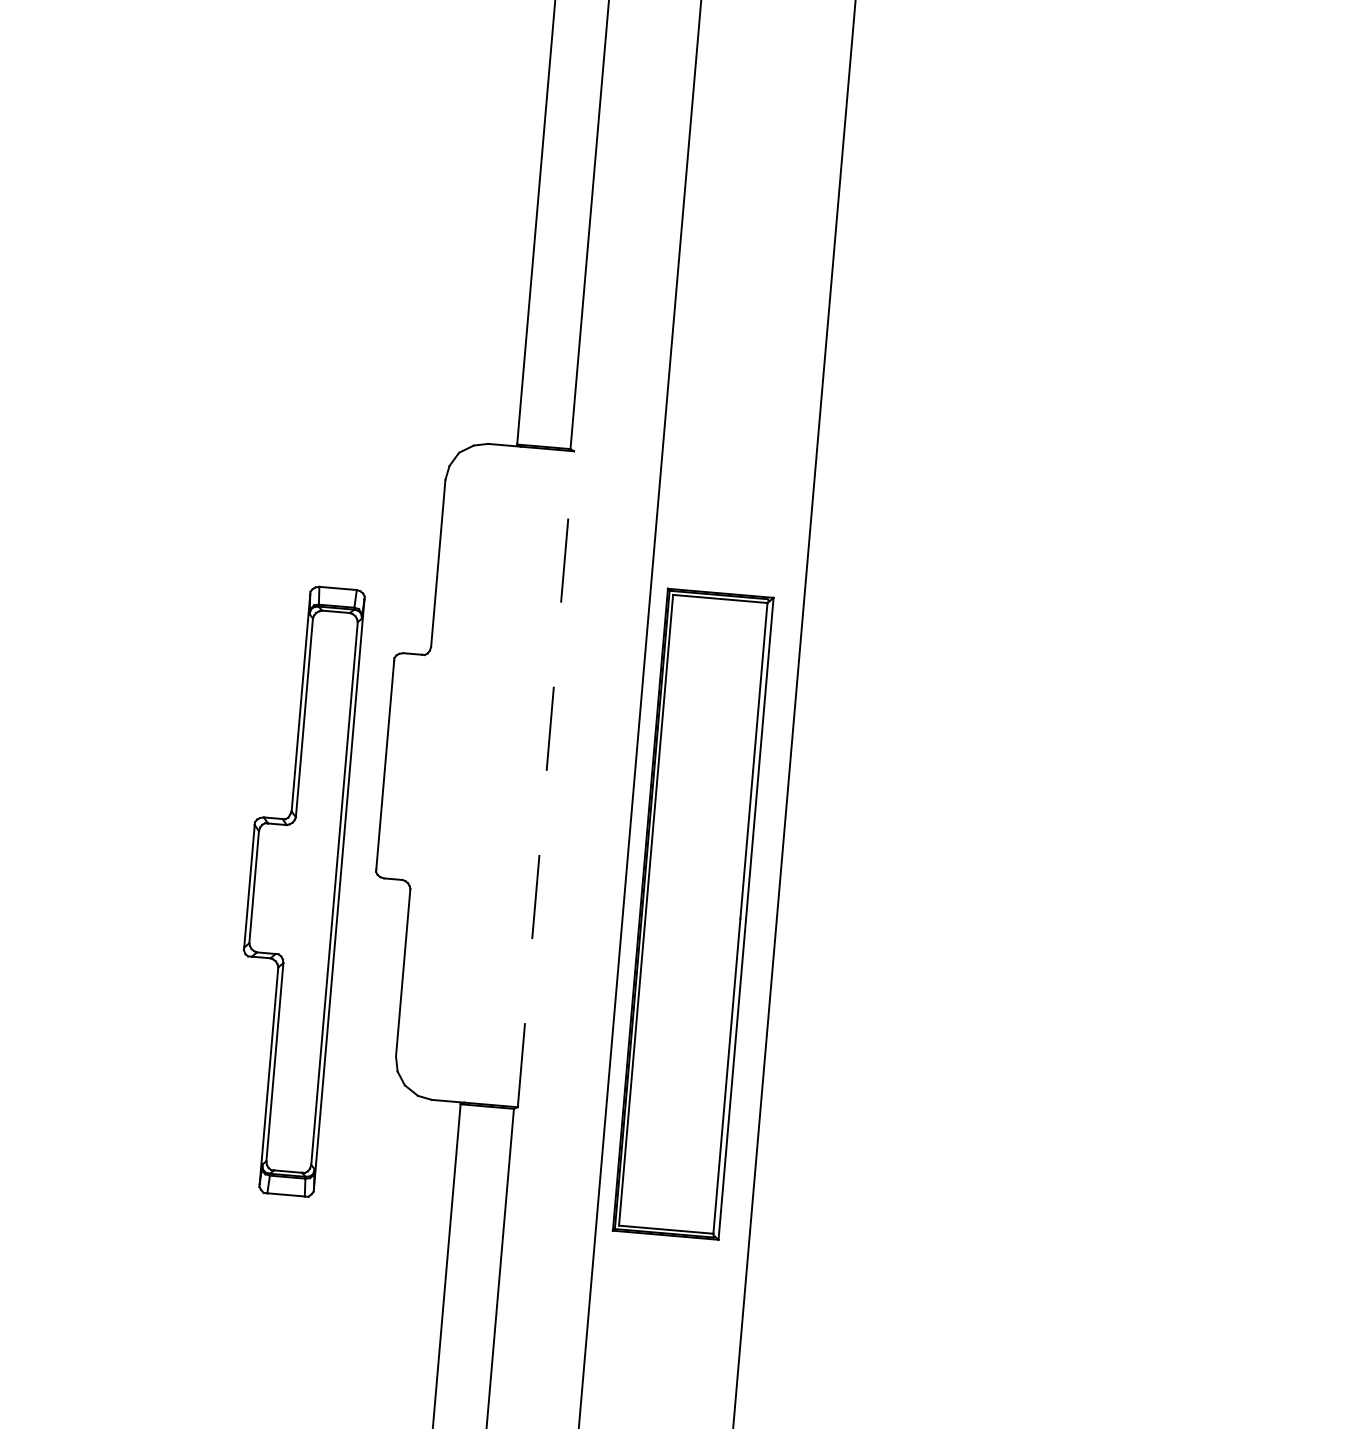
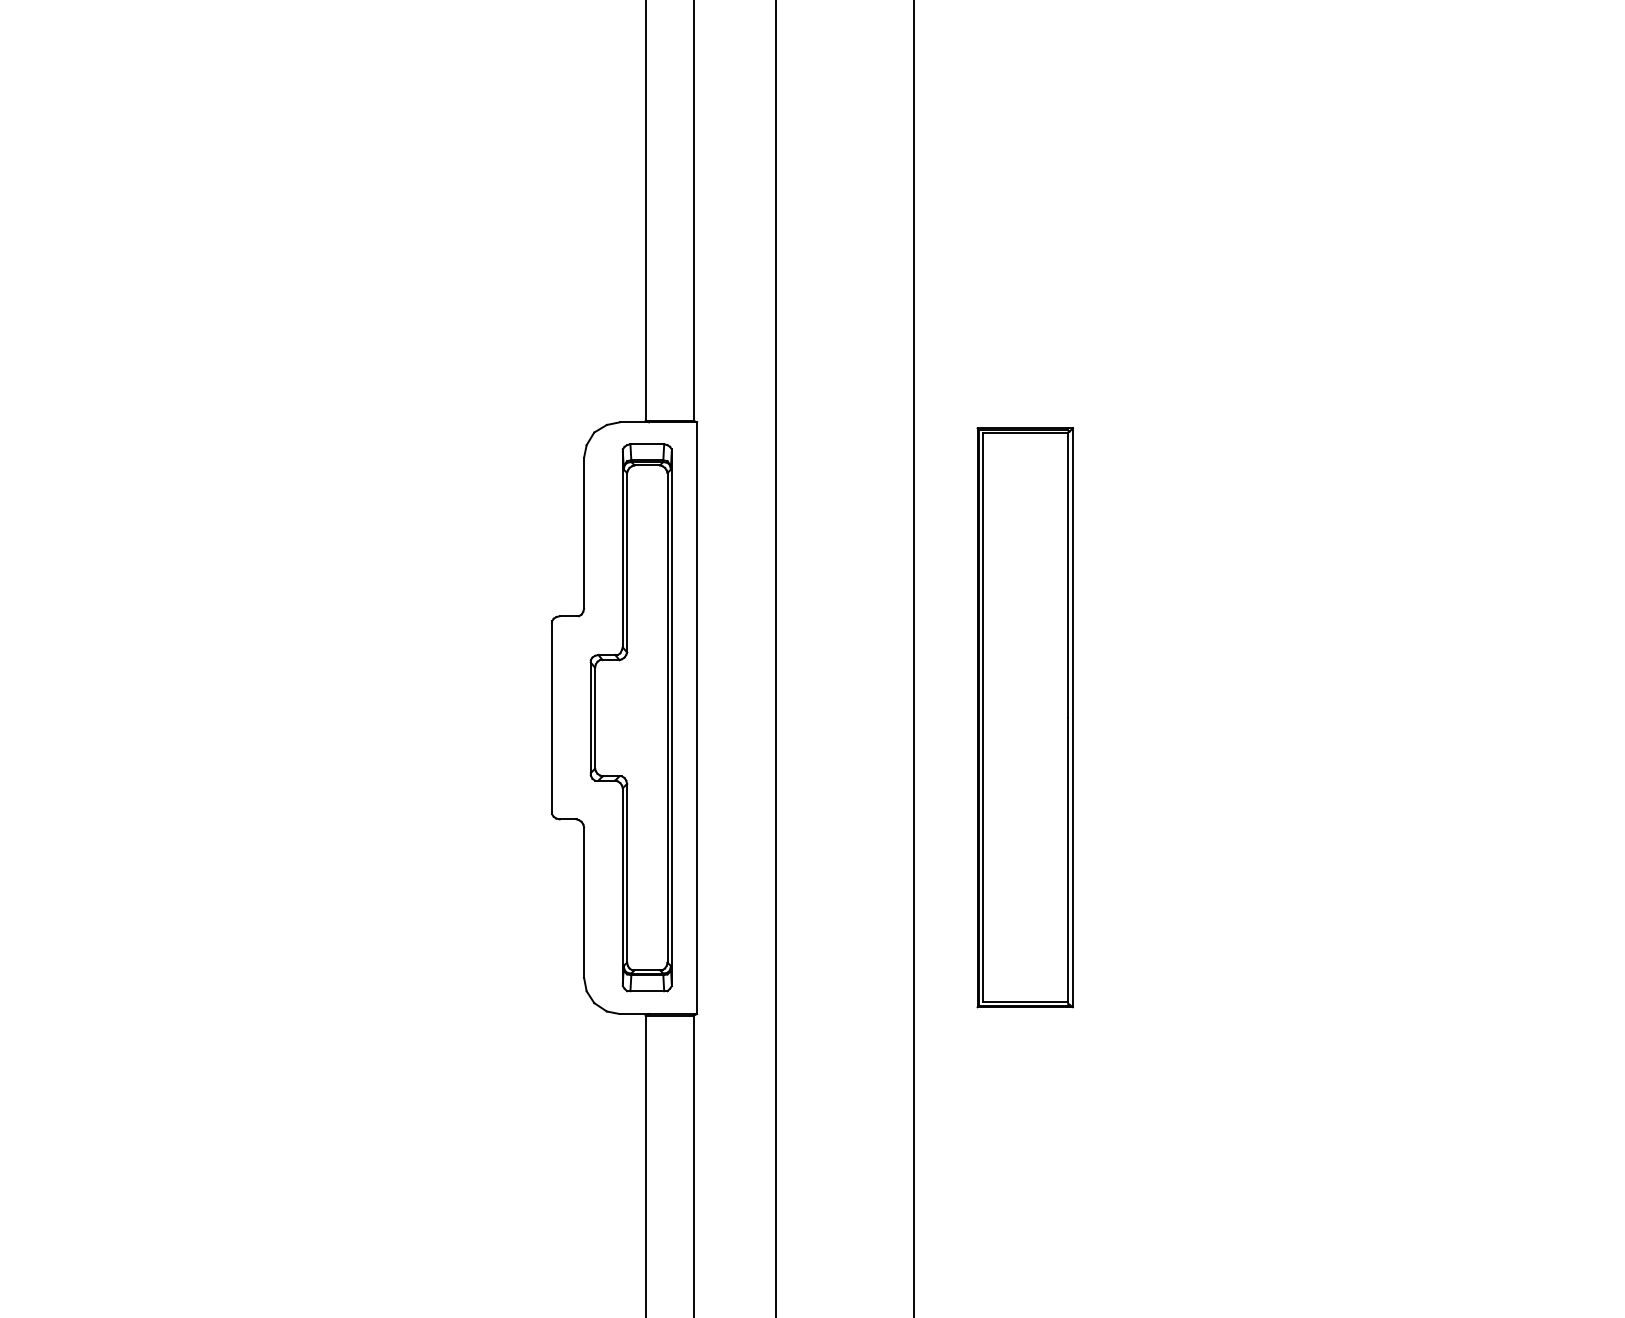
line: (546, 779) -> (697, 718), dashed -> solid
part: (293, 889) -> (630, 717), moved
part: (692, 913) -> (1024, 717), moved

